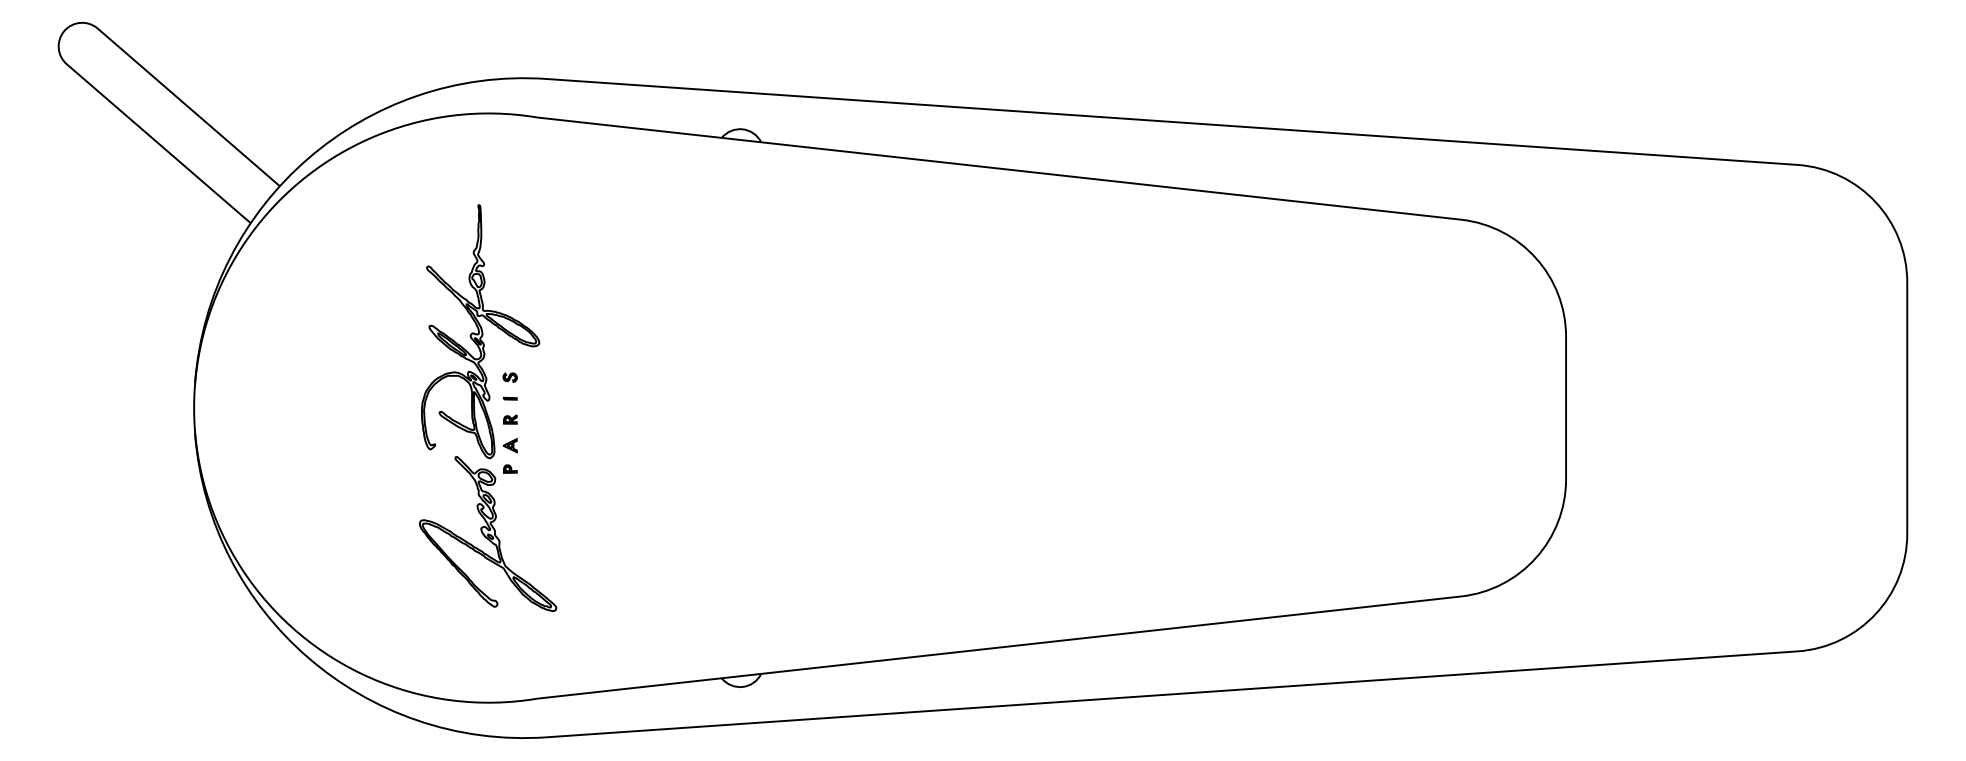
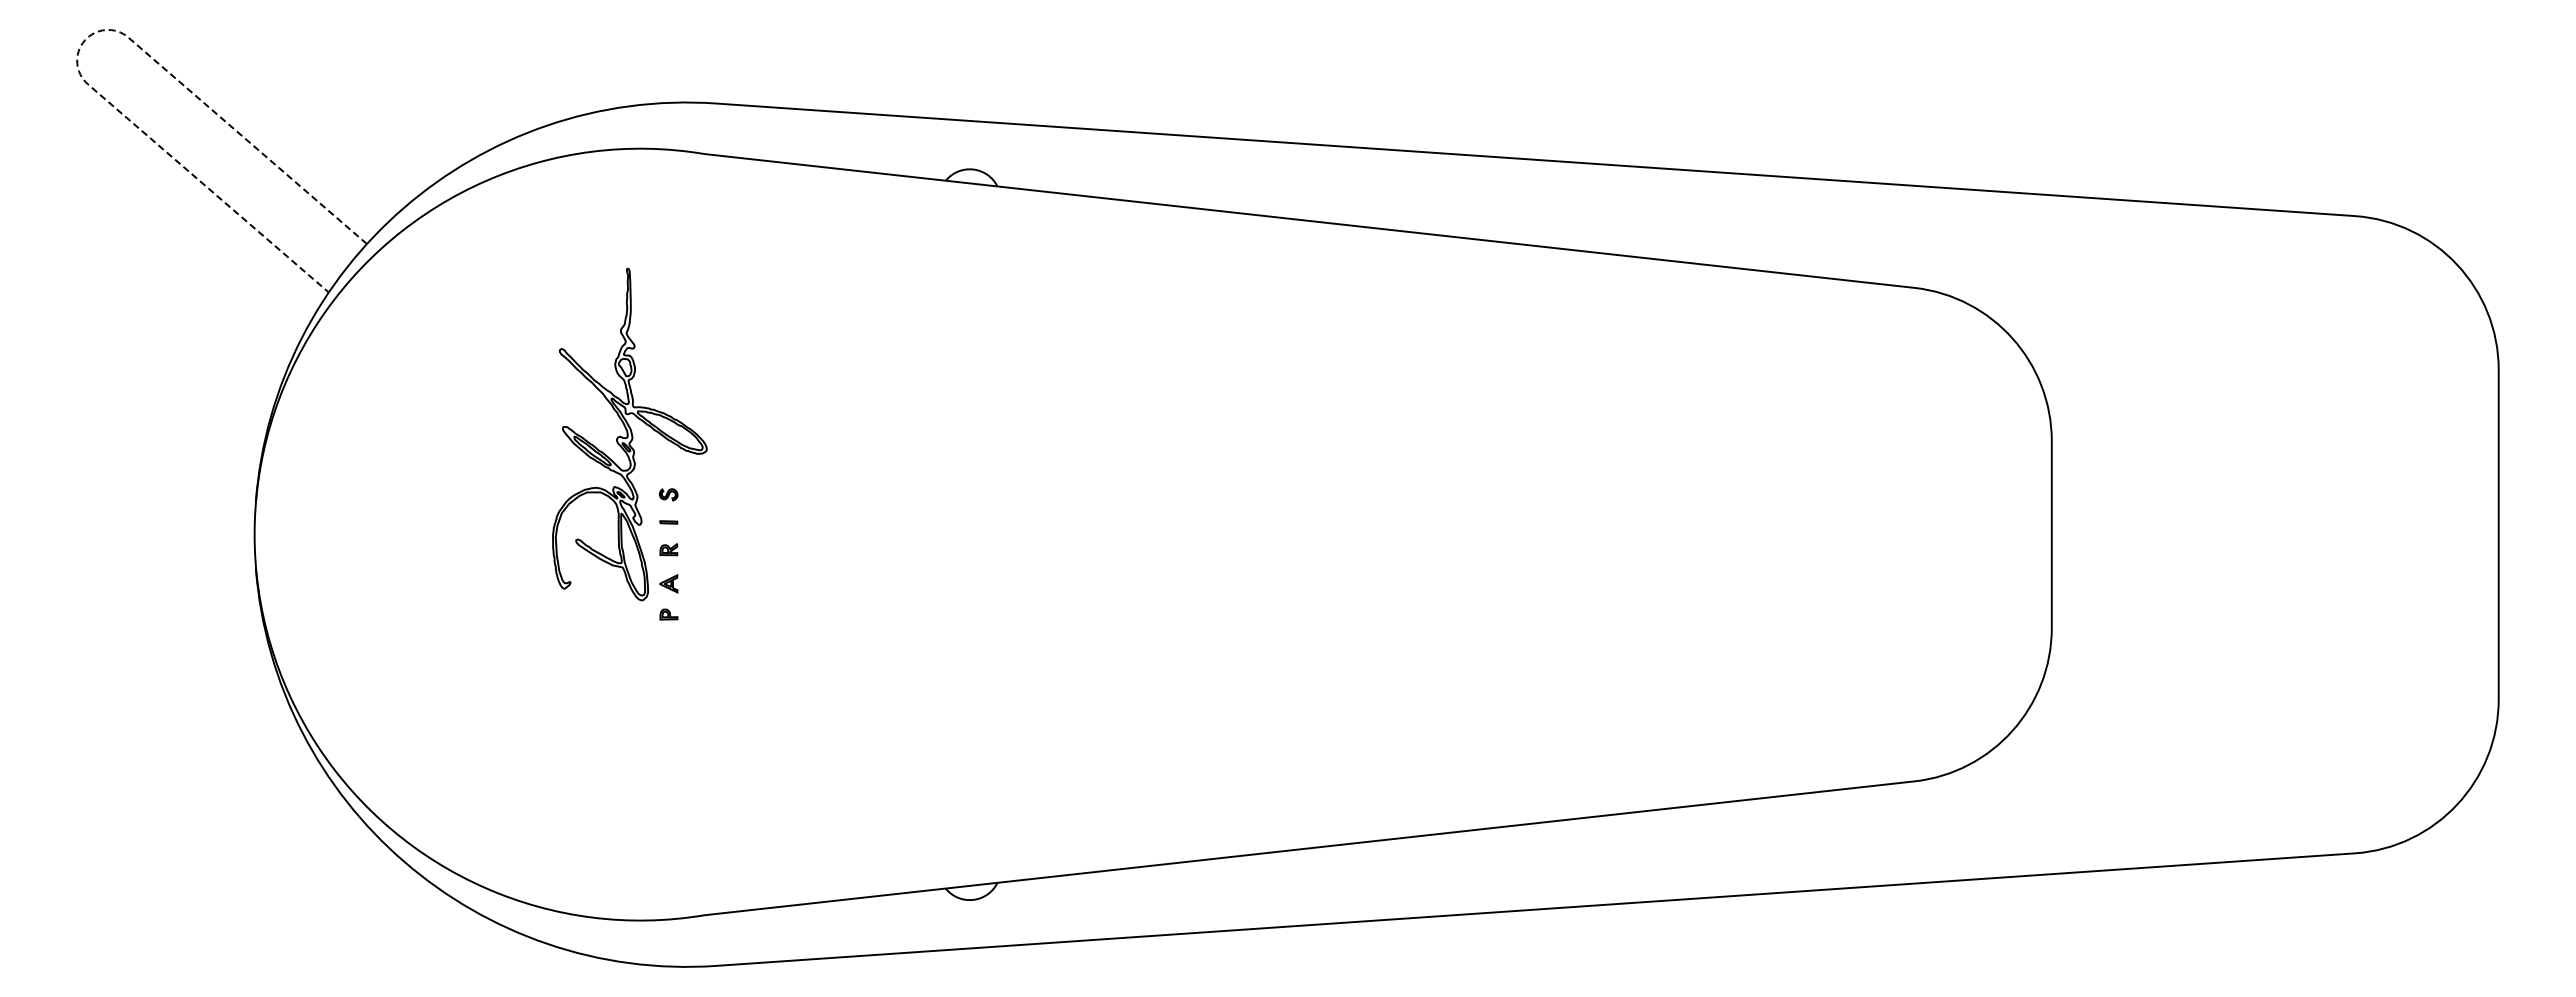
line: (64, 31) -> (84, 41), solid -> dashed
part: (487, 533) -> (639, 699), removed

